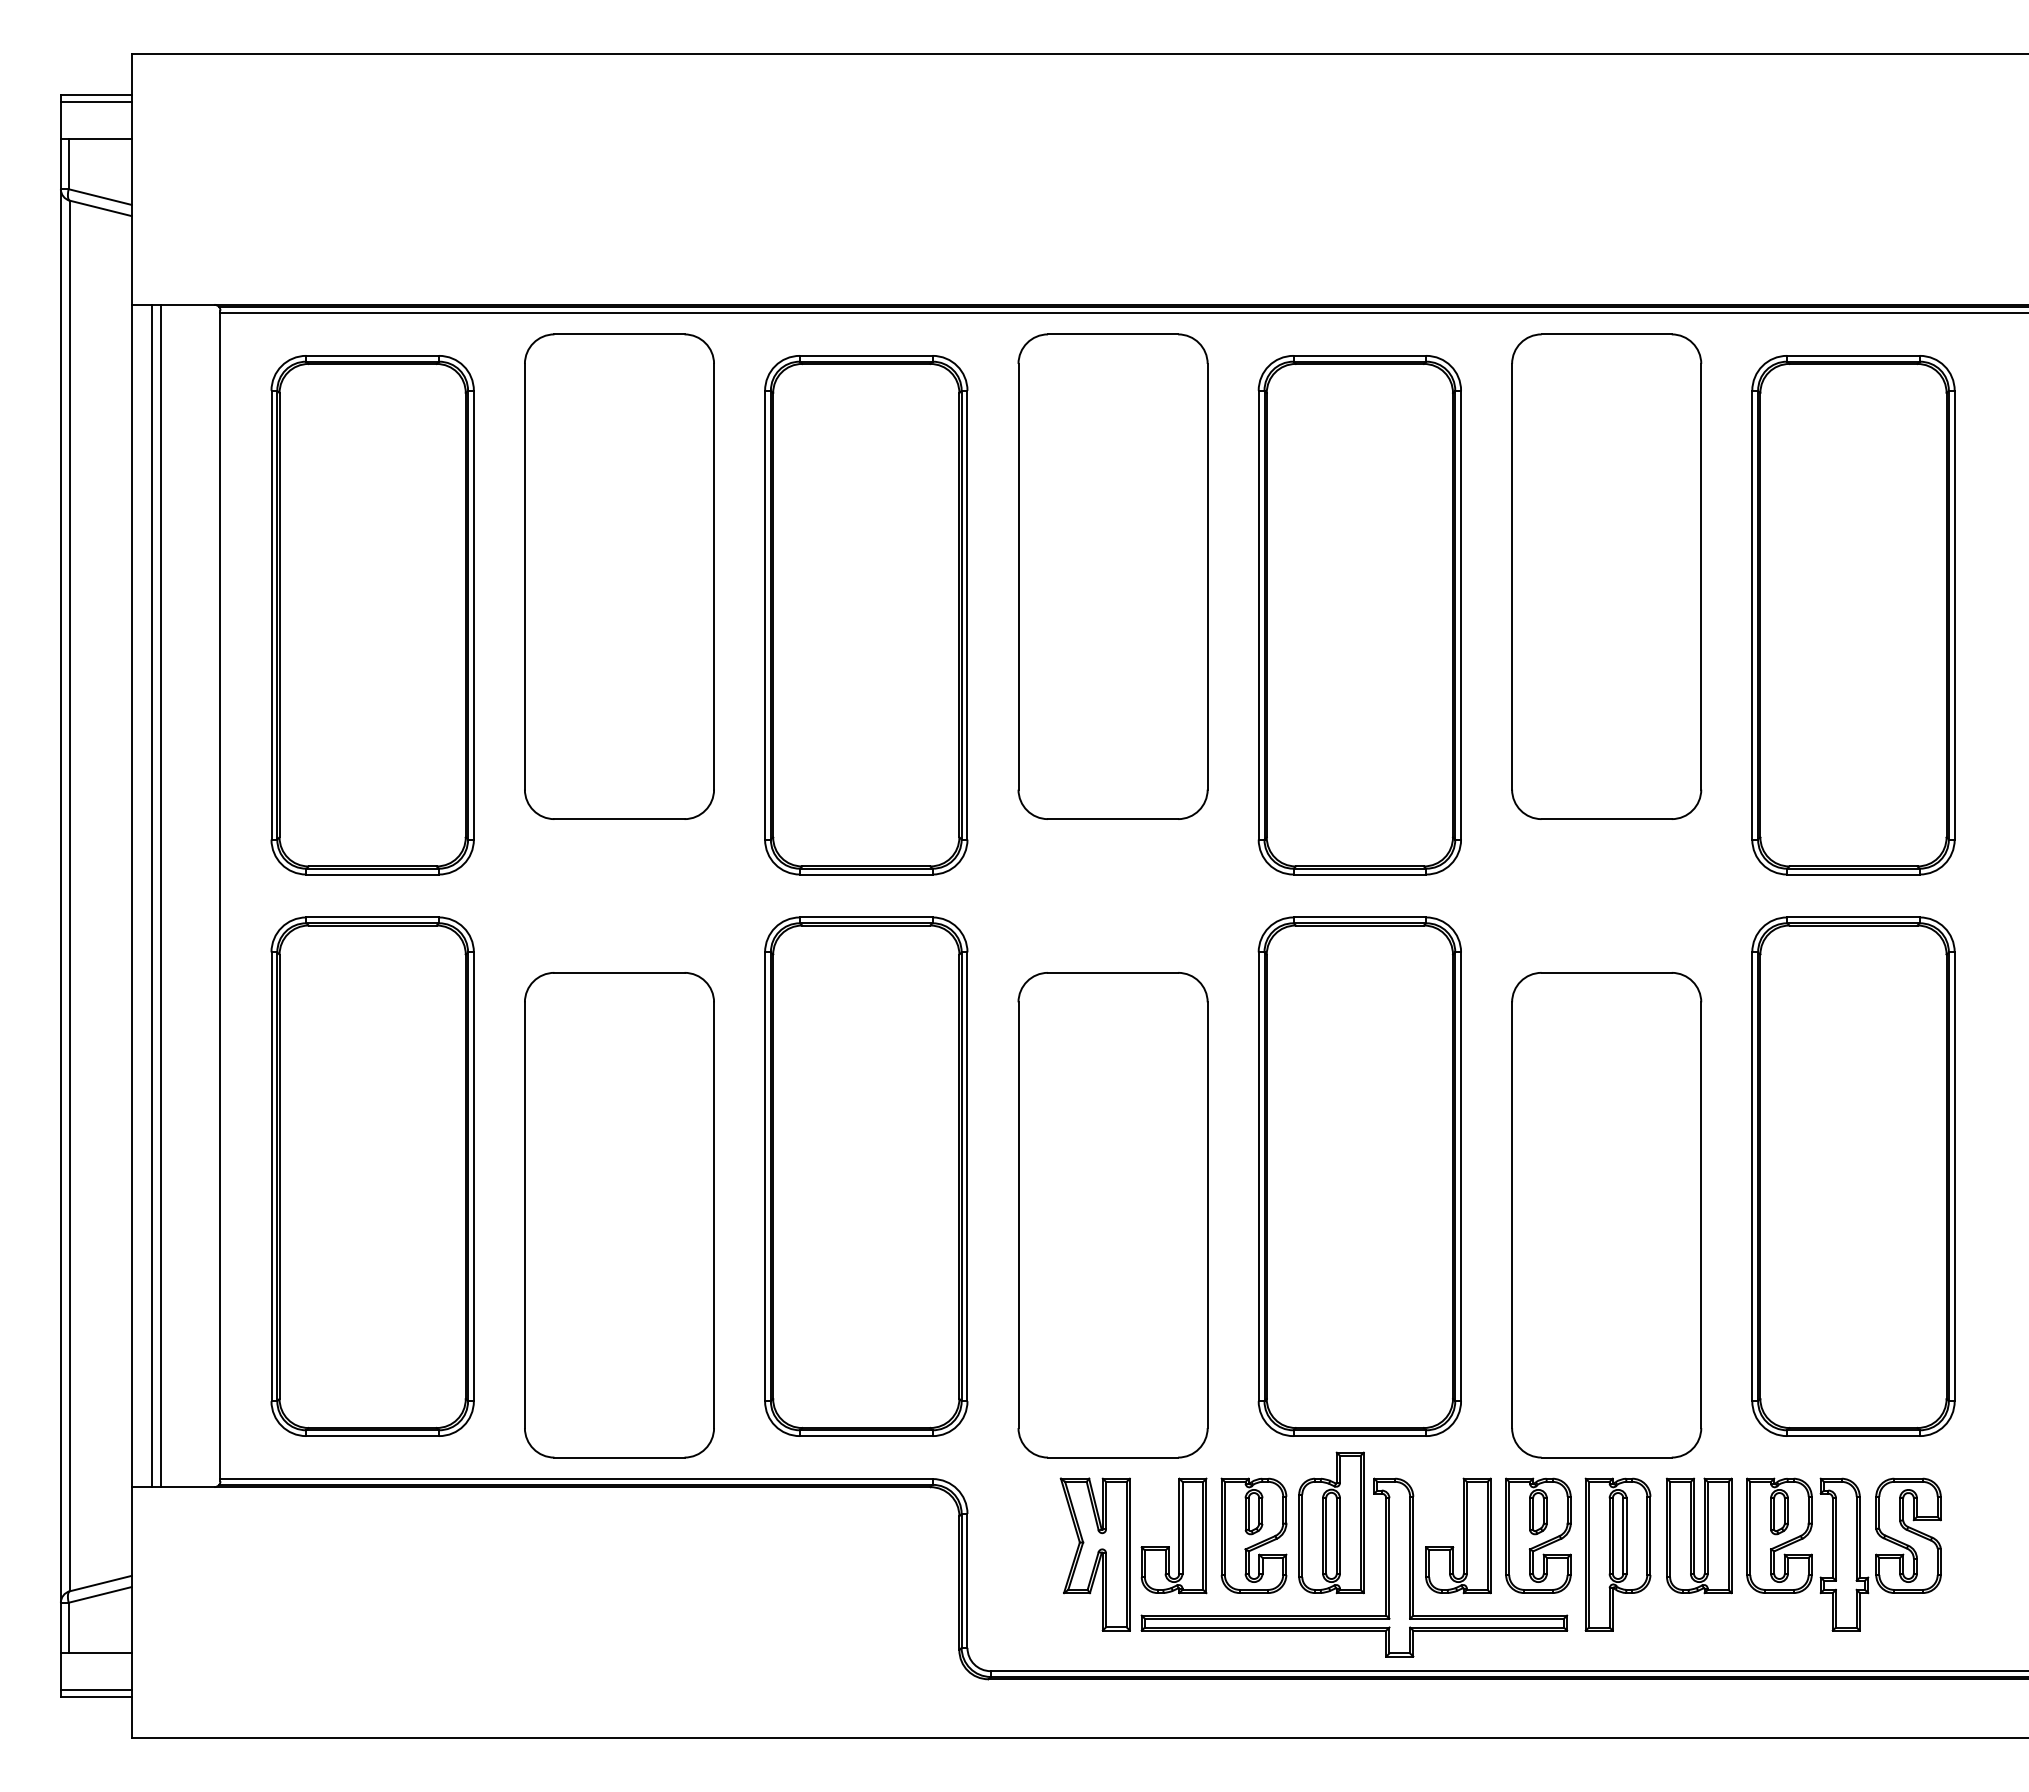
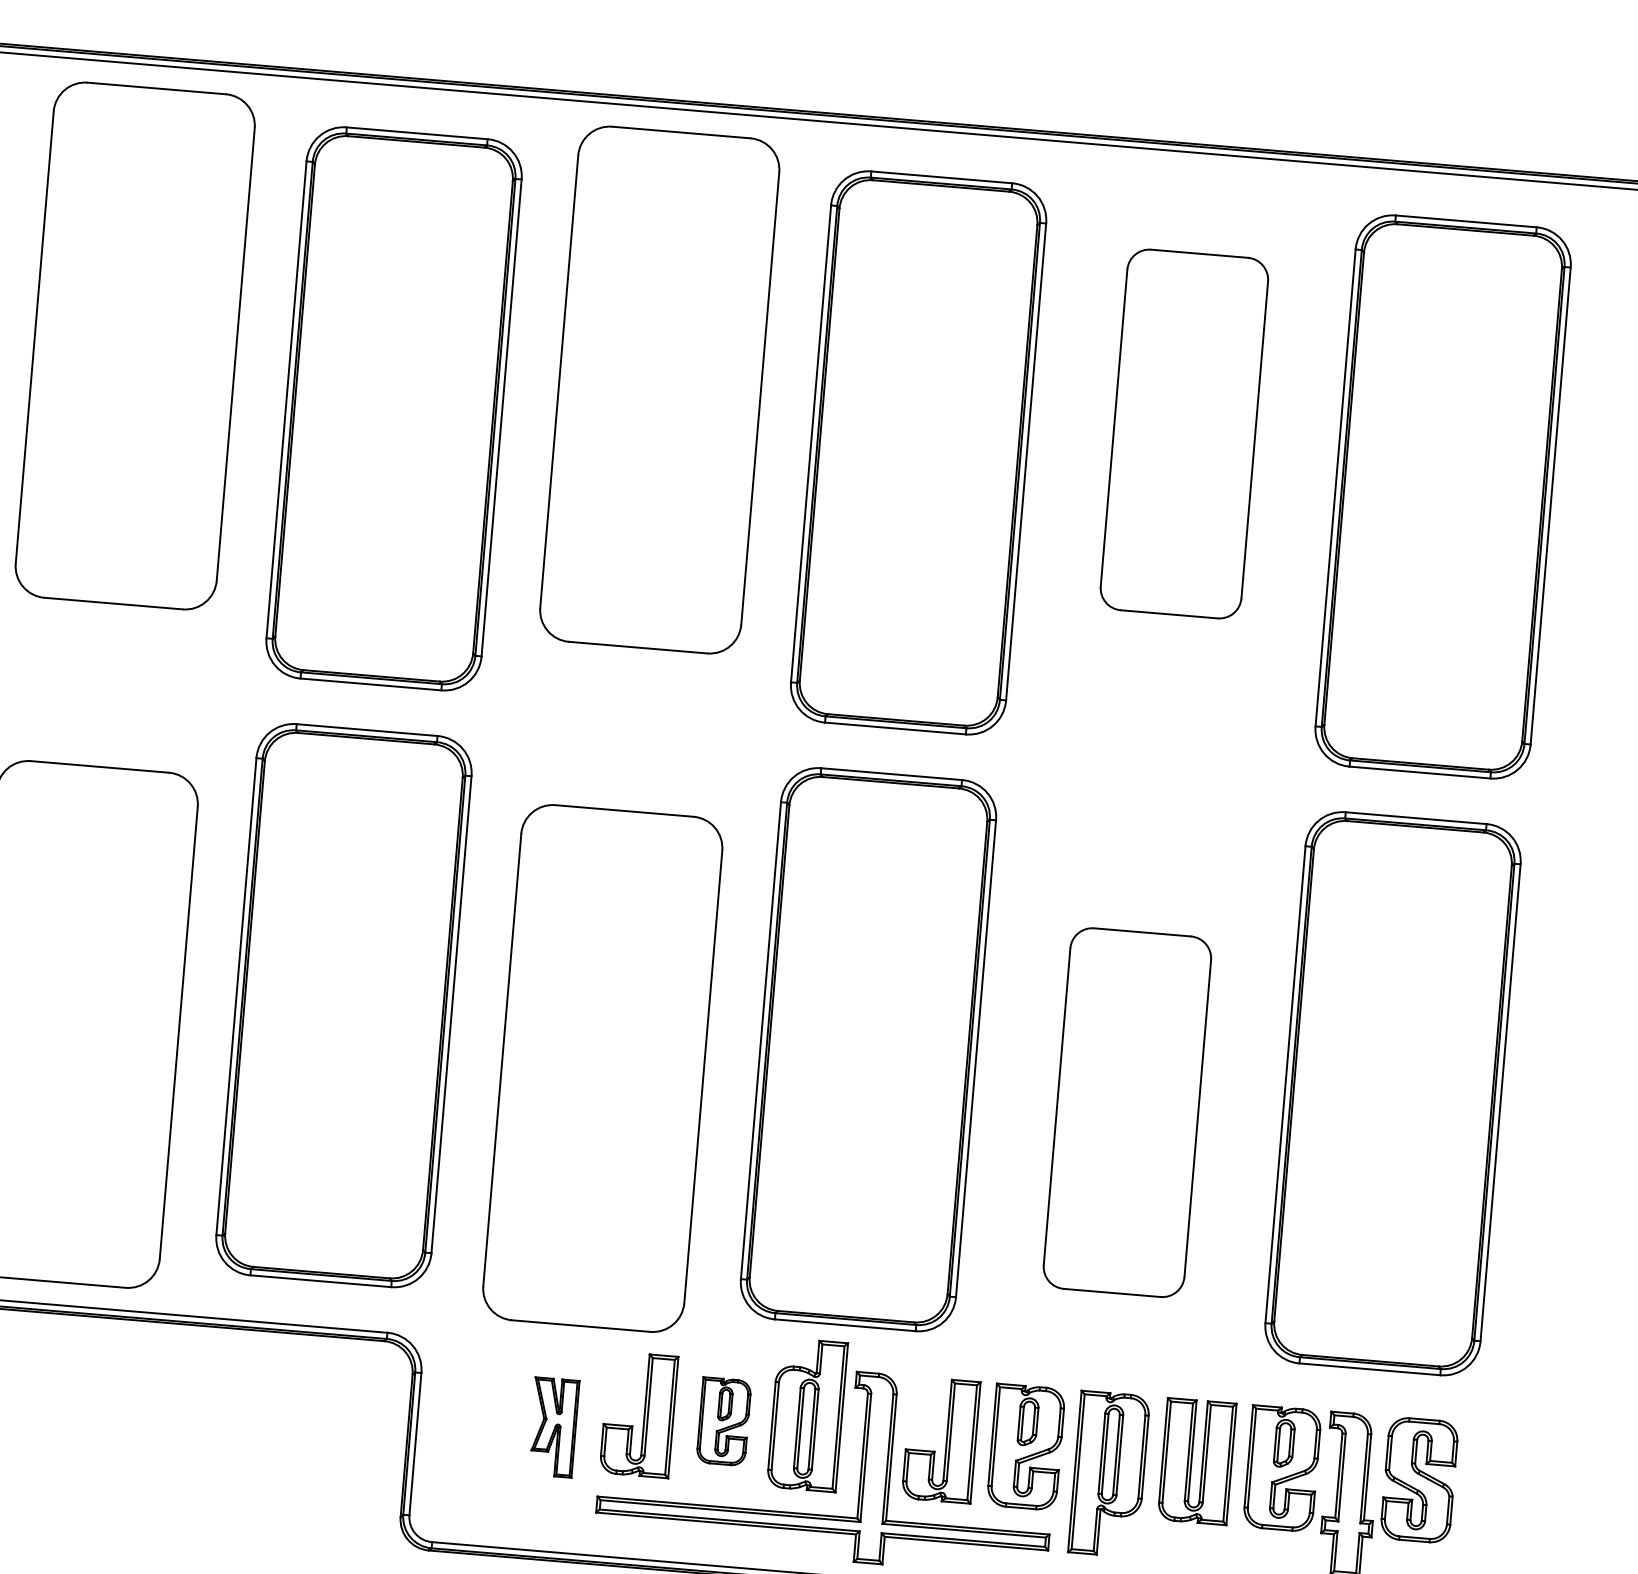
part: (1606, 576) -> (1184, 433), size x0.7
part: (1606, 1215) -> (1127, 1112), size x0.7
part: (1253, 1535) -> (723, 1421), size x0.7
part: (1094, 1554) -> (552, 1427), size x0.6

